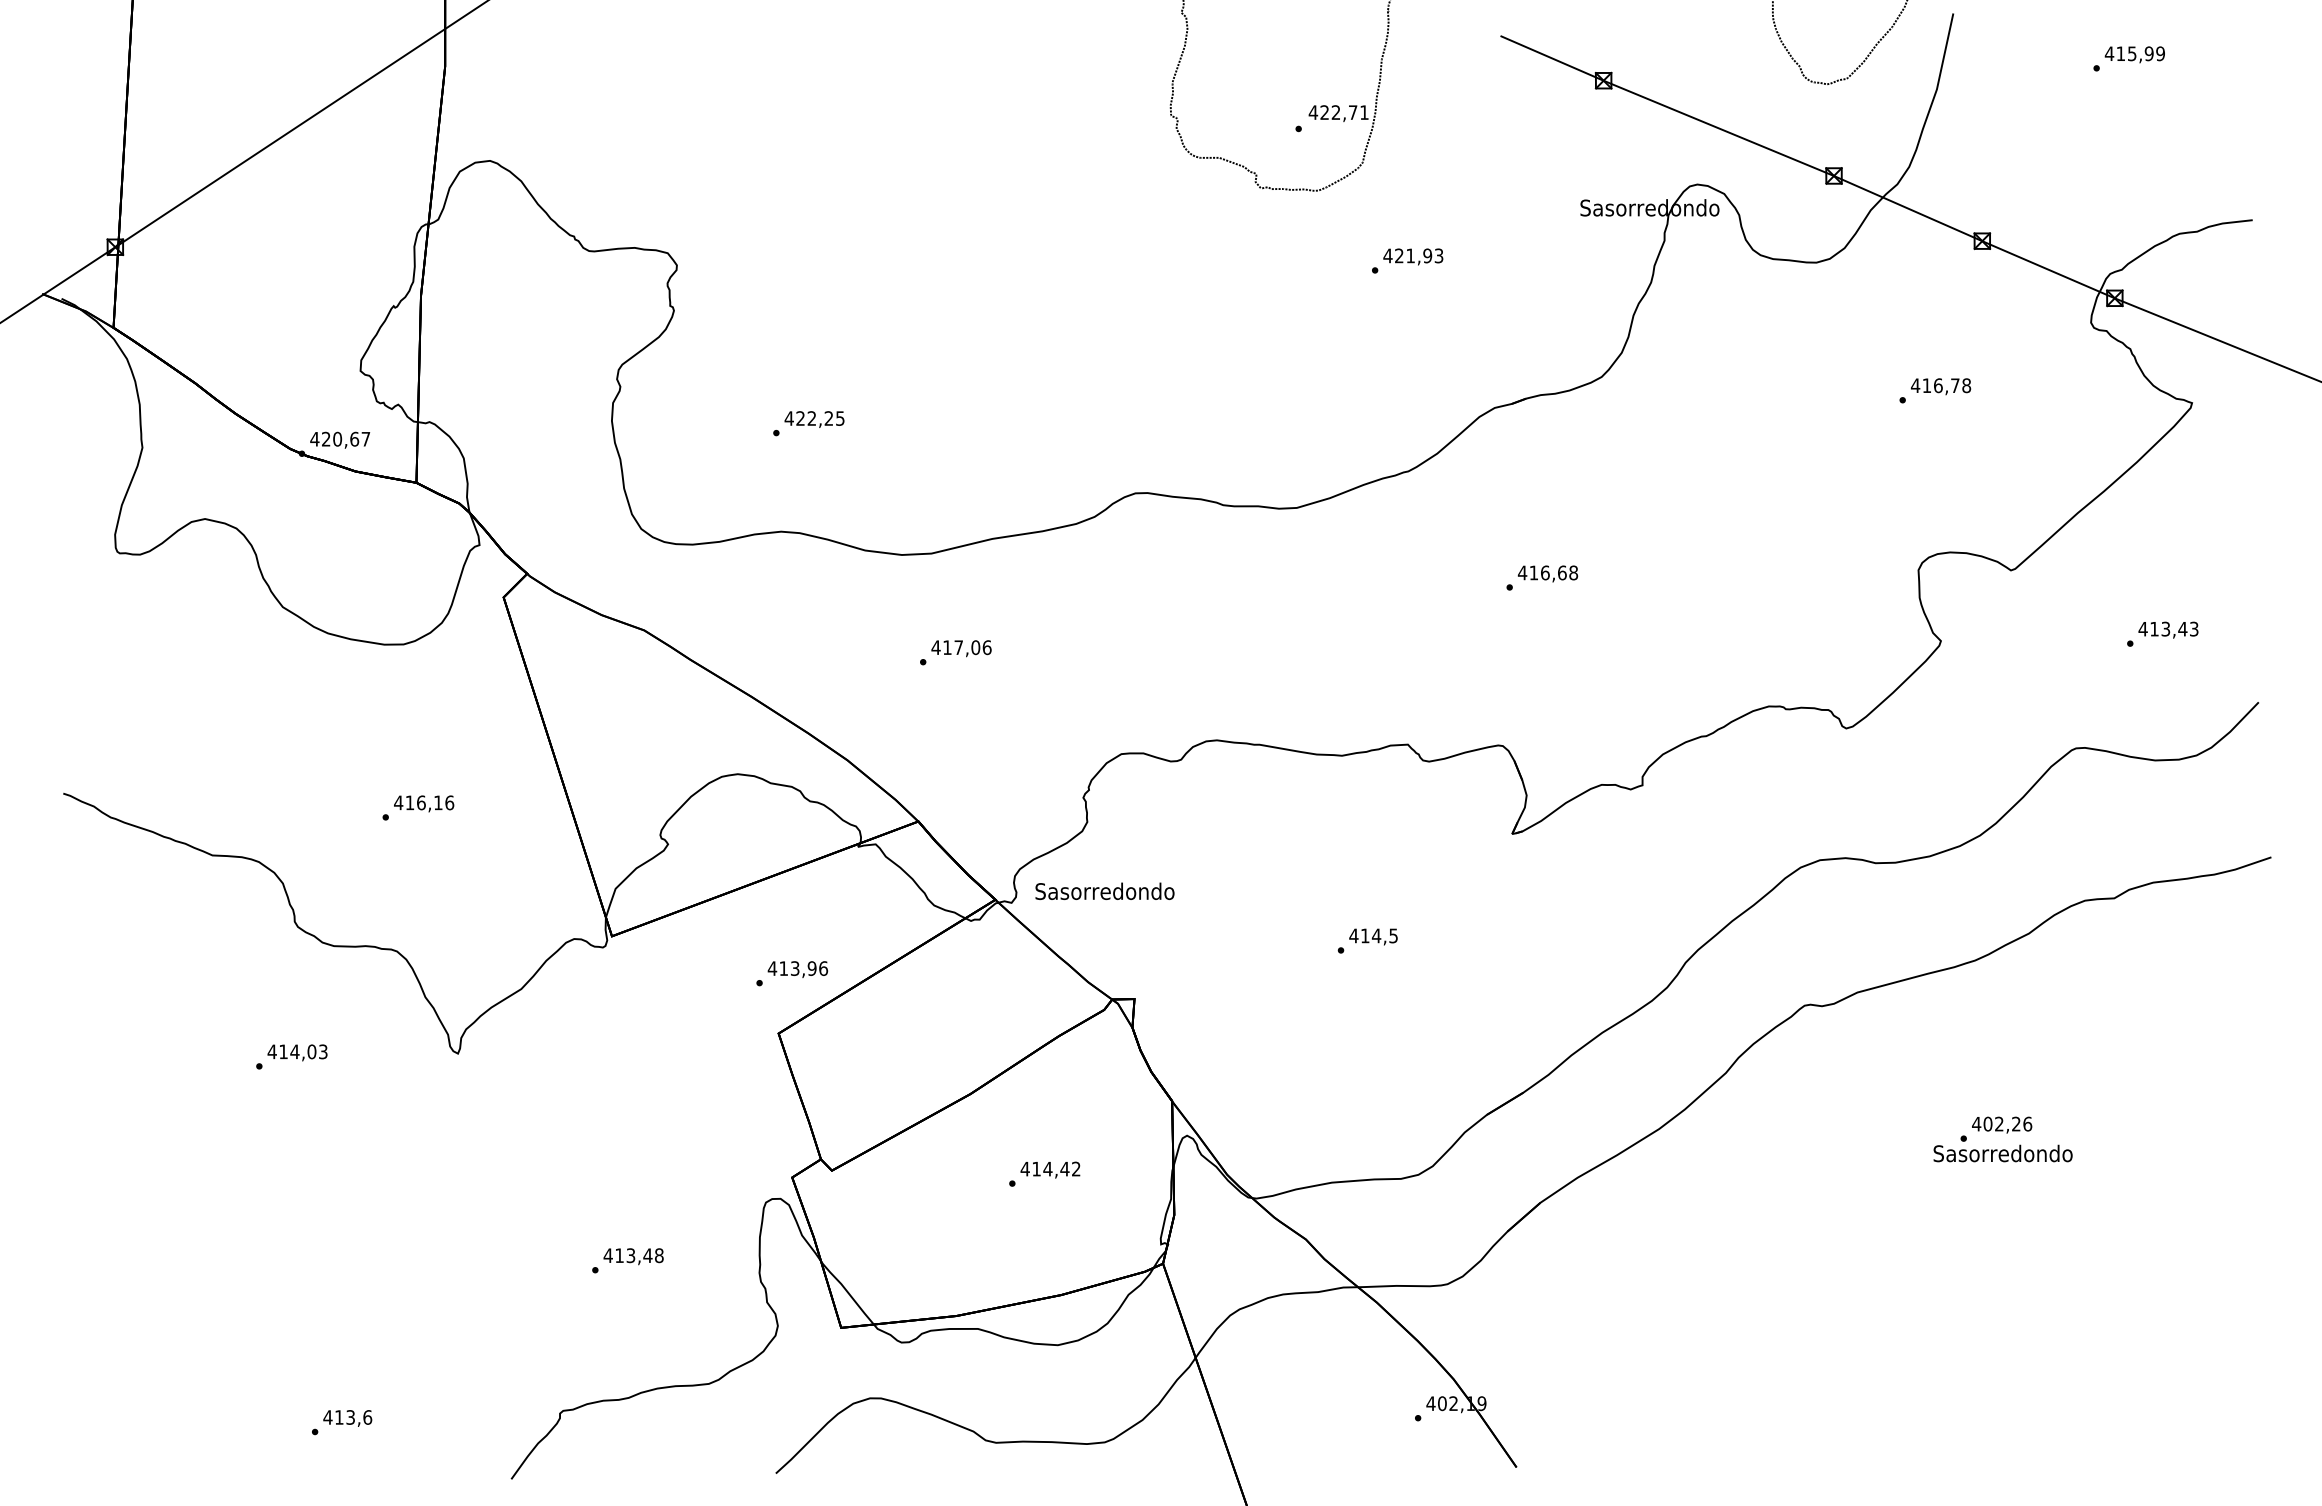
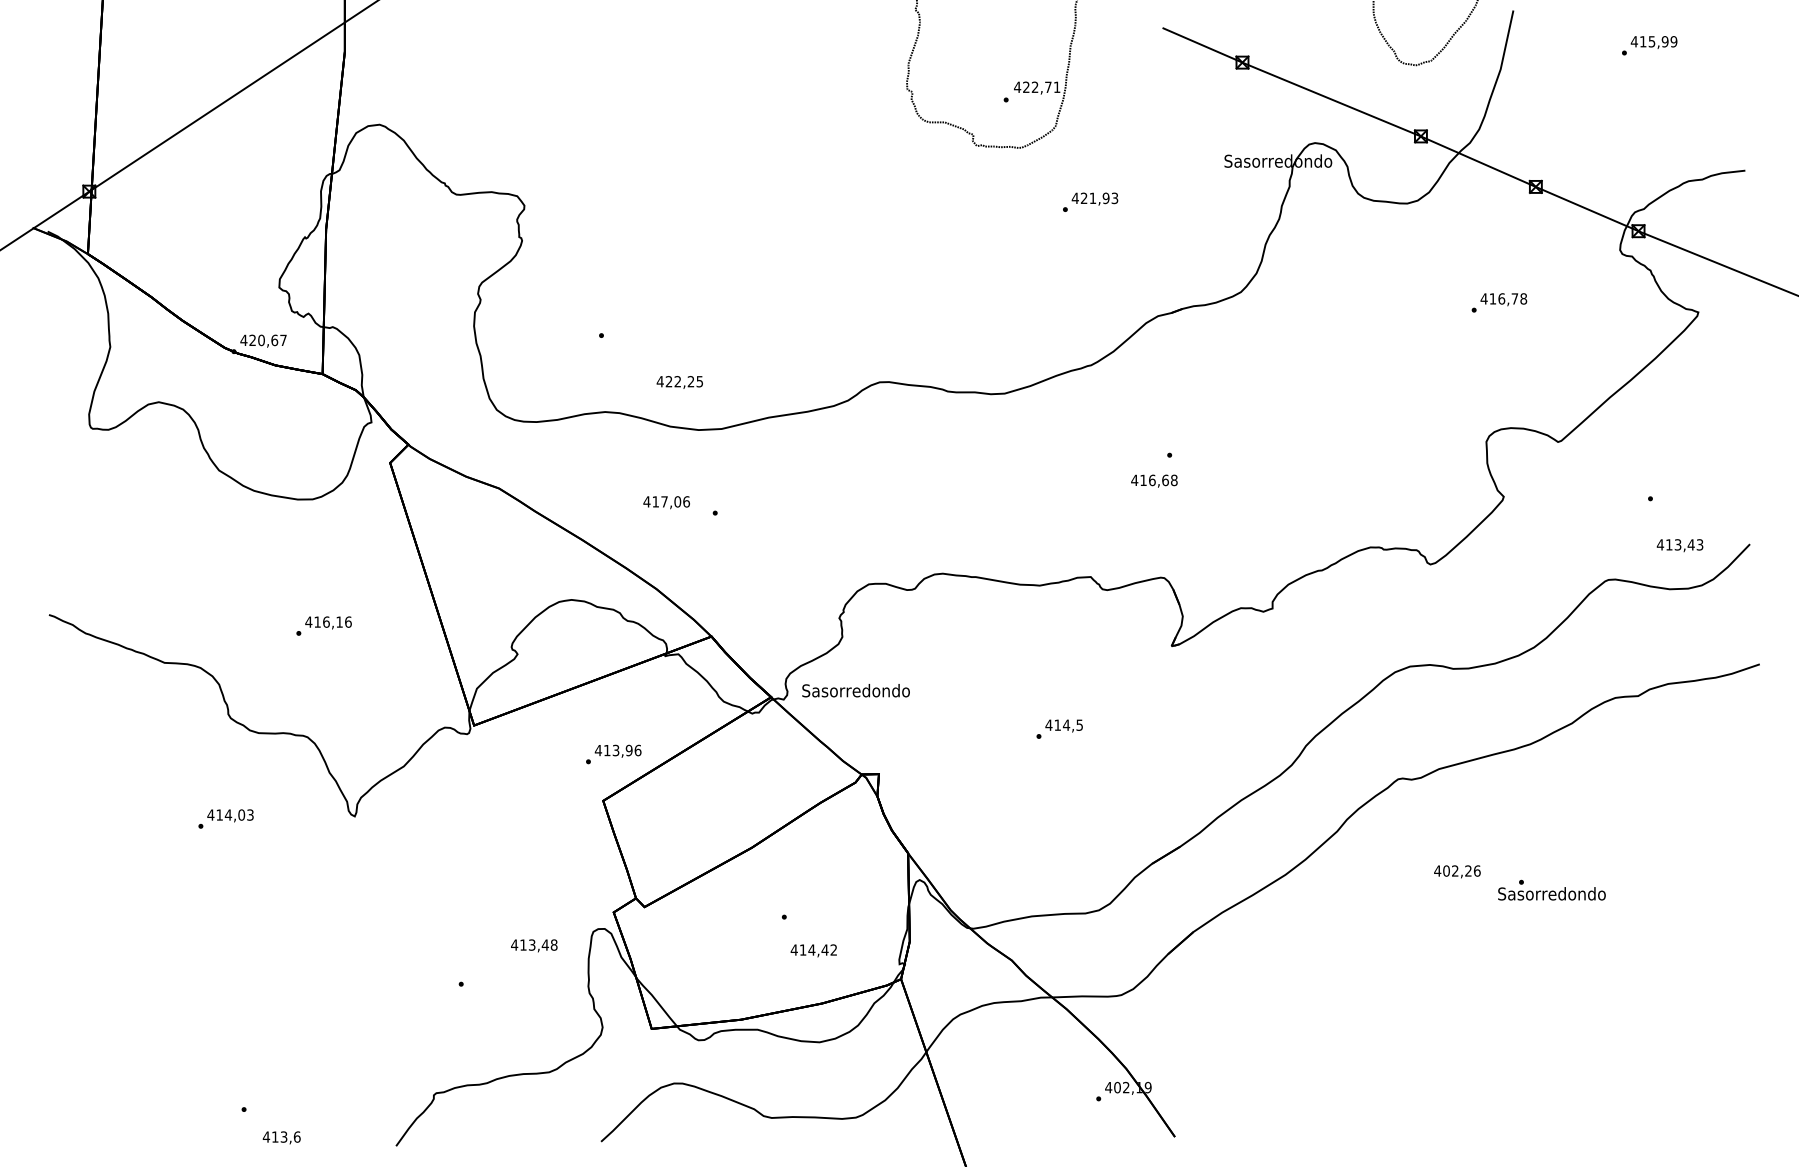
text: (814, 419) -> (679, 382), moved
text: (1547, 573) -> (1154, 480), moved
text: (2168, 629) -> (1680, 545), moved
text: (961, 648) -> (666, 502), moved
text: (2002, 1124) -> (1457, 871), moved
text: (1050, 1169) -> (813, 950), moved
text: (633, 1256) -> (534, 945), moved
text: (347, 1418) -> (281, 1137), moved

